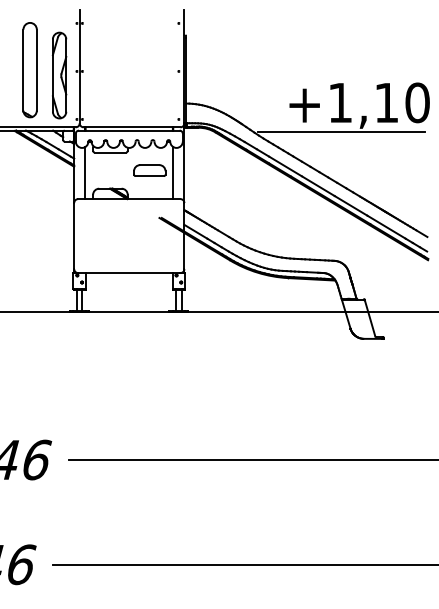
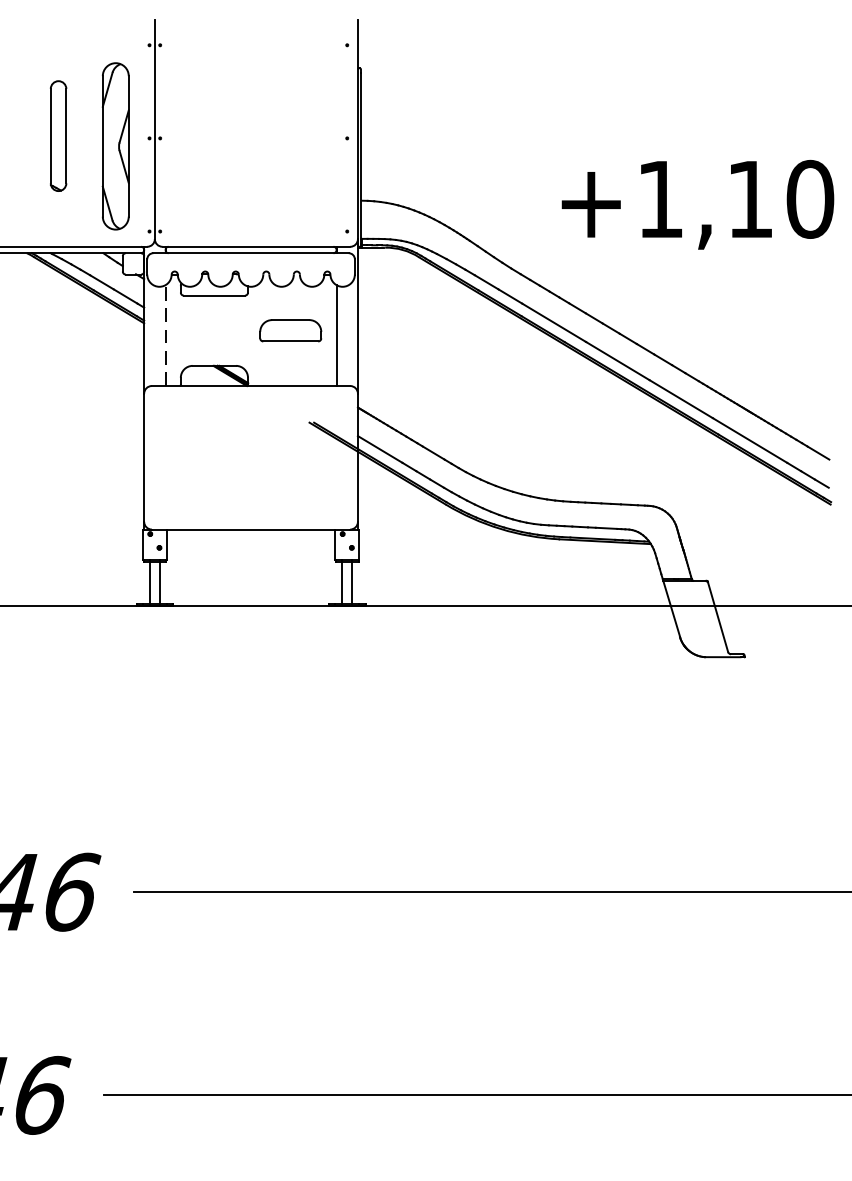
part: (29, 70) -> (57, 136), size x0.6
line: (341, 132) -> (662, 256), removed
line: (85, 173) -> (166, 336), solid -> dashed

